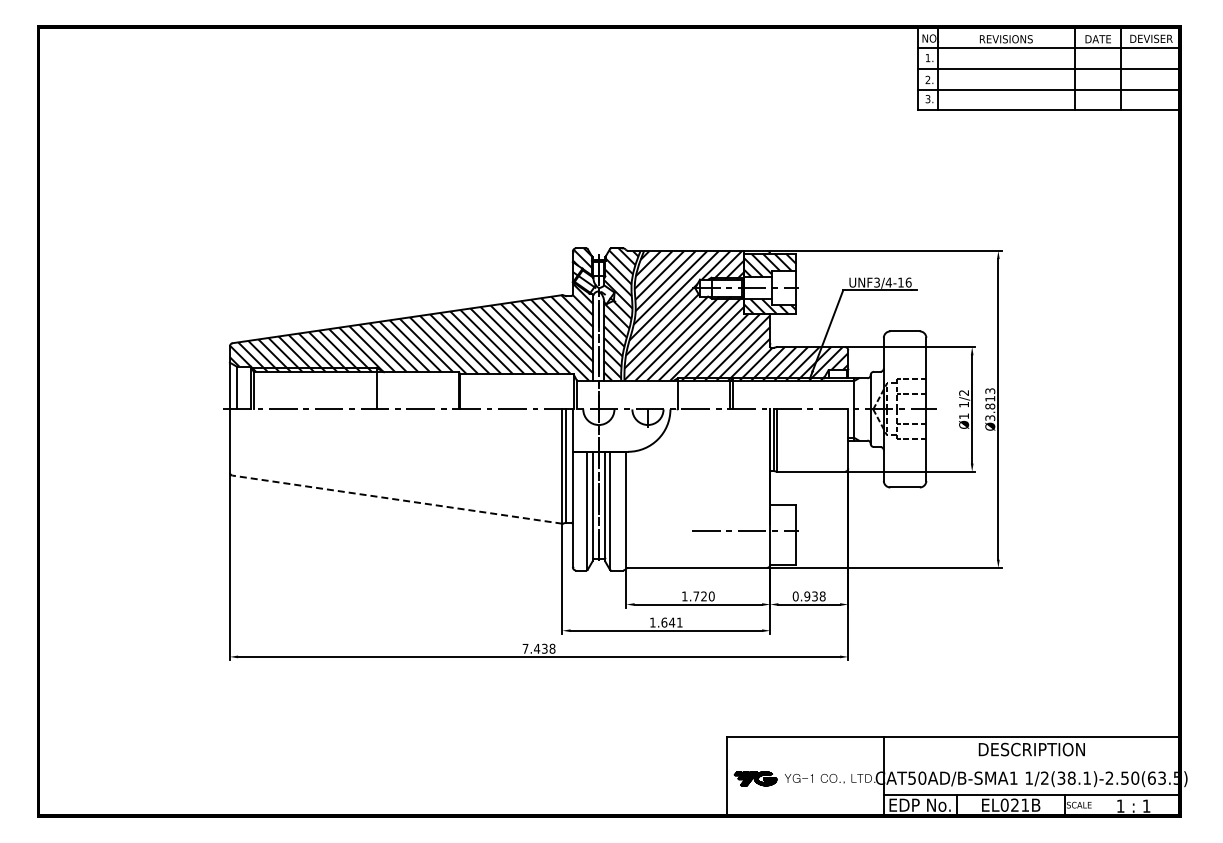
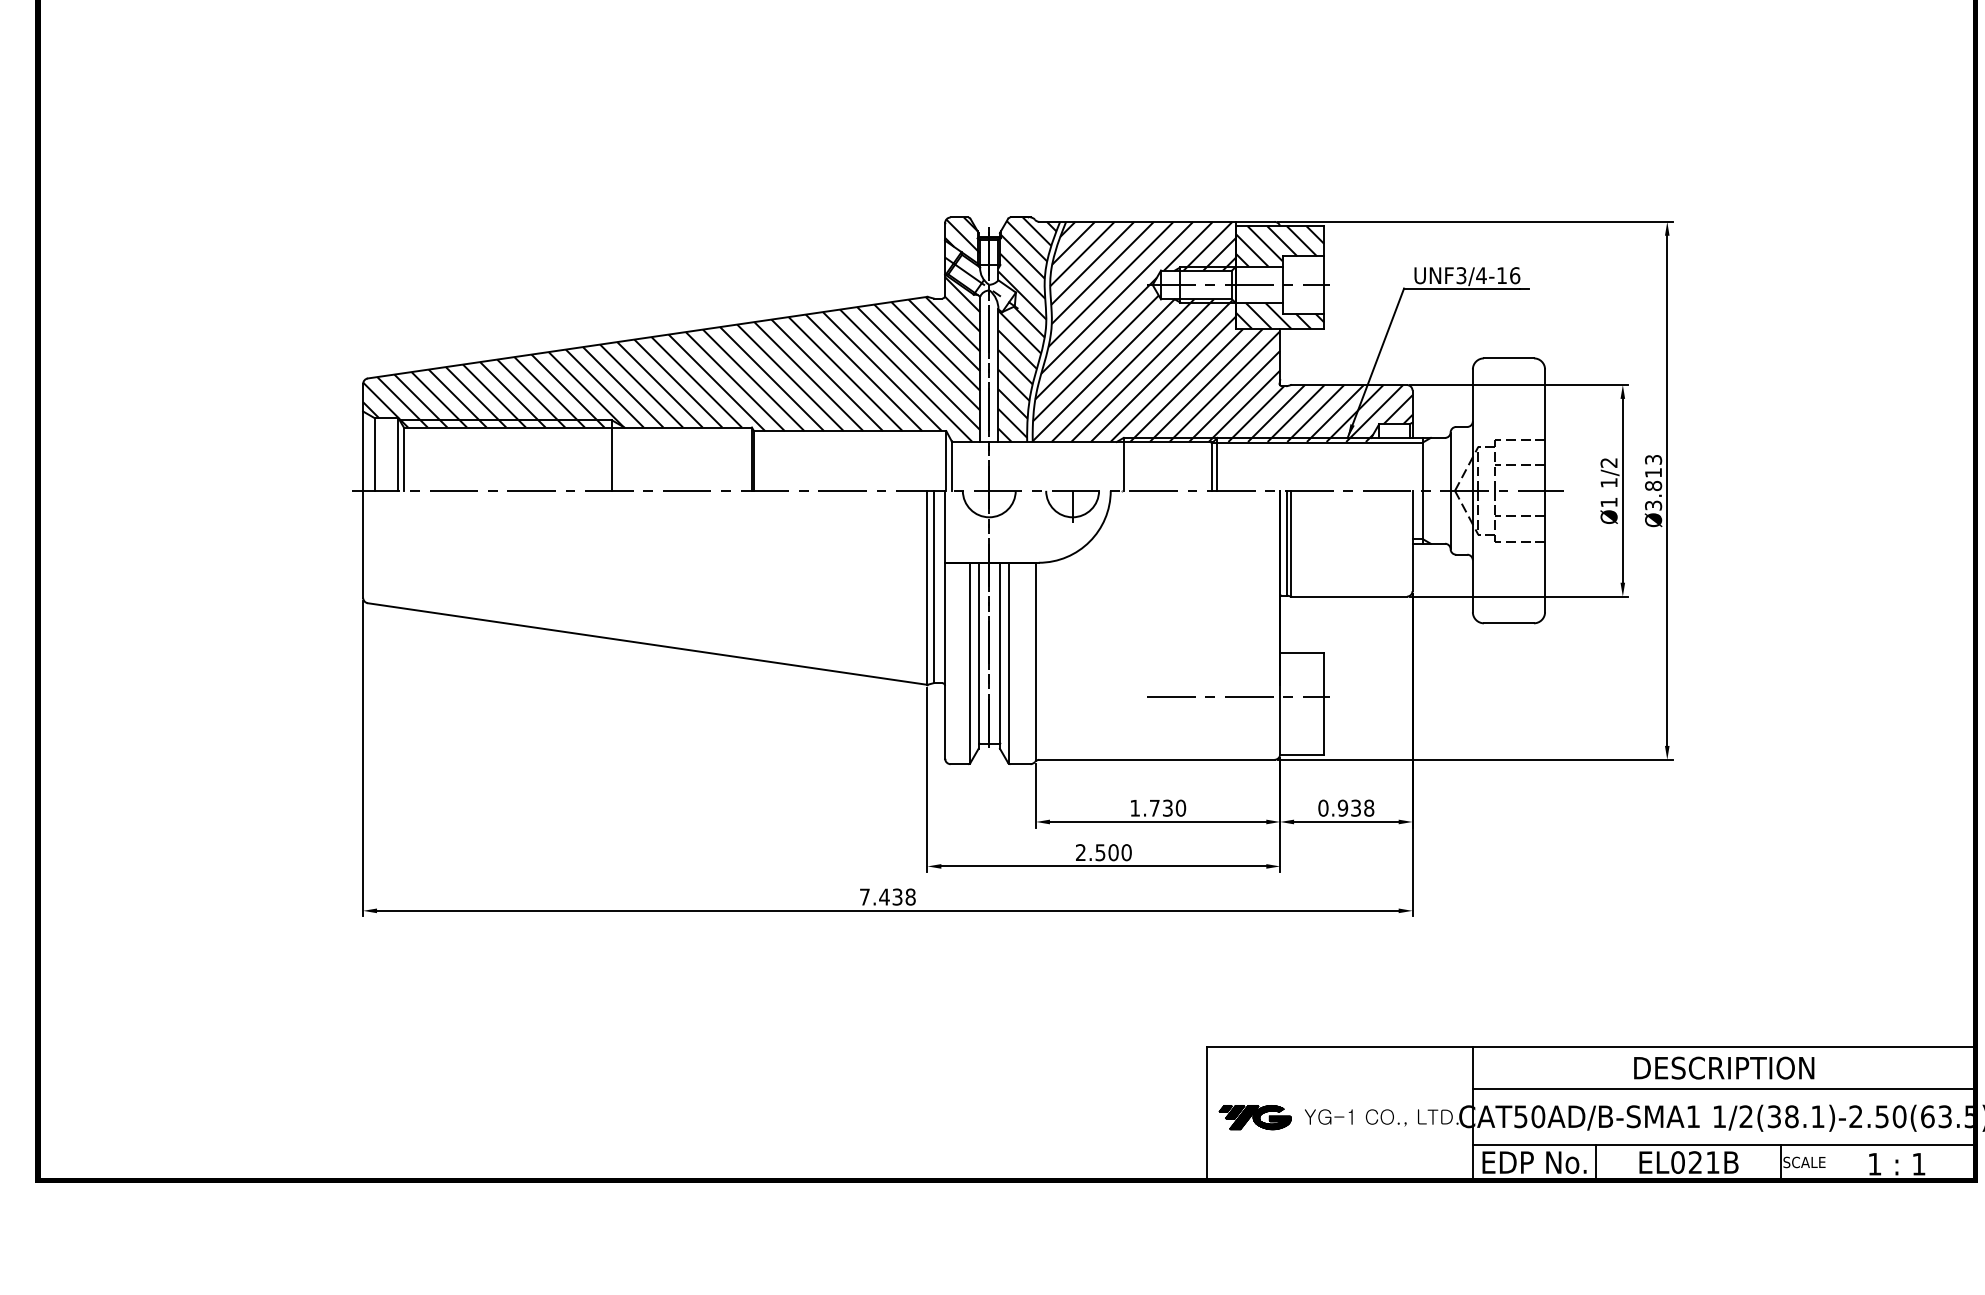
line: (397, 499) -> (647, 643), dashed -> solid
text: (703, 596) -> (1166, 808), 1.720 -> 1.730
text: (666, 622) -> (1104, 852), 1.641 -> 2.500
line: (1031, 761) -> (1723, 1088), added

